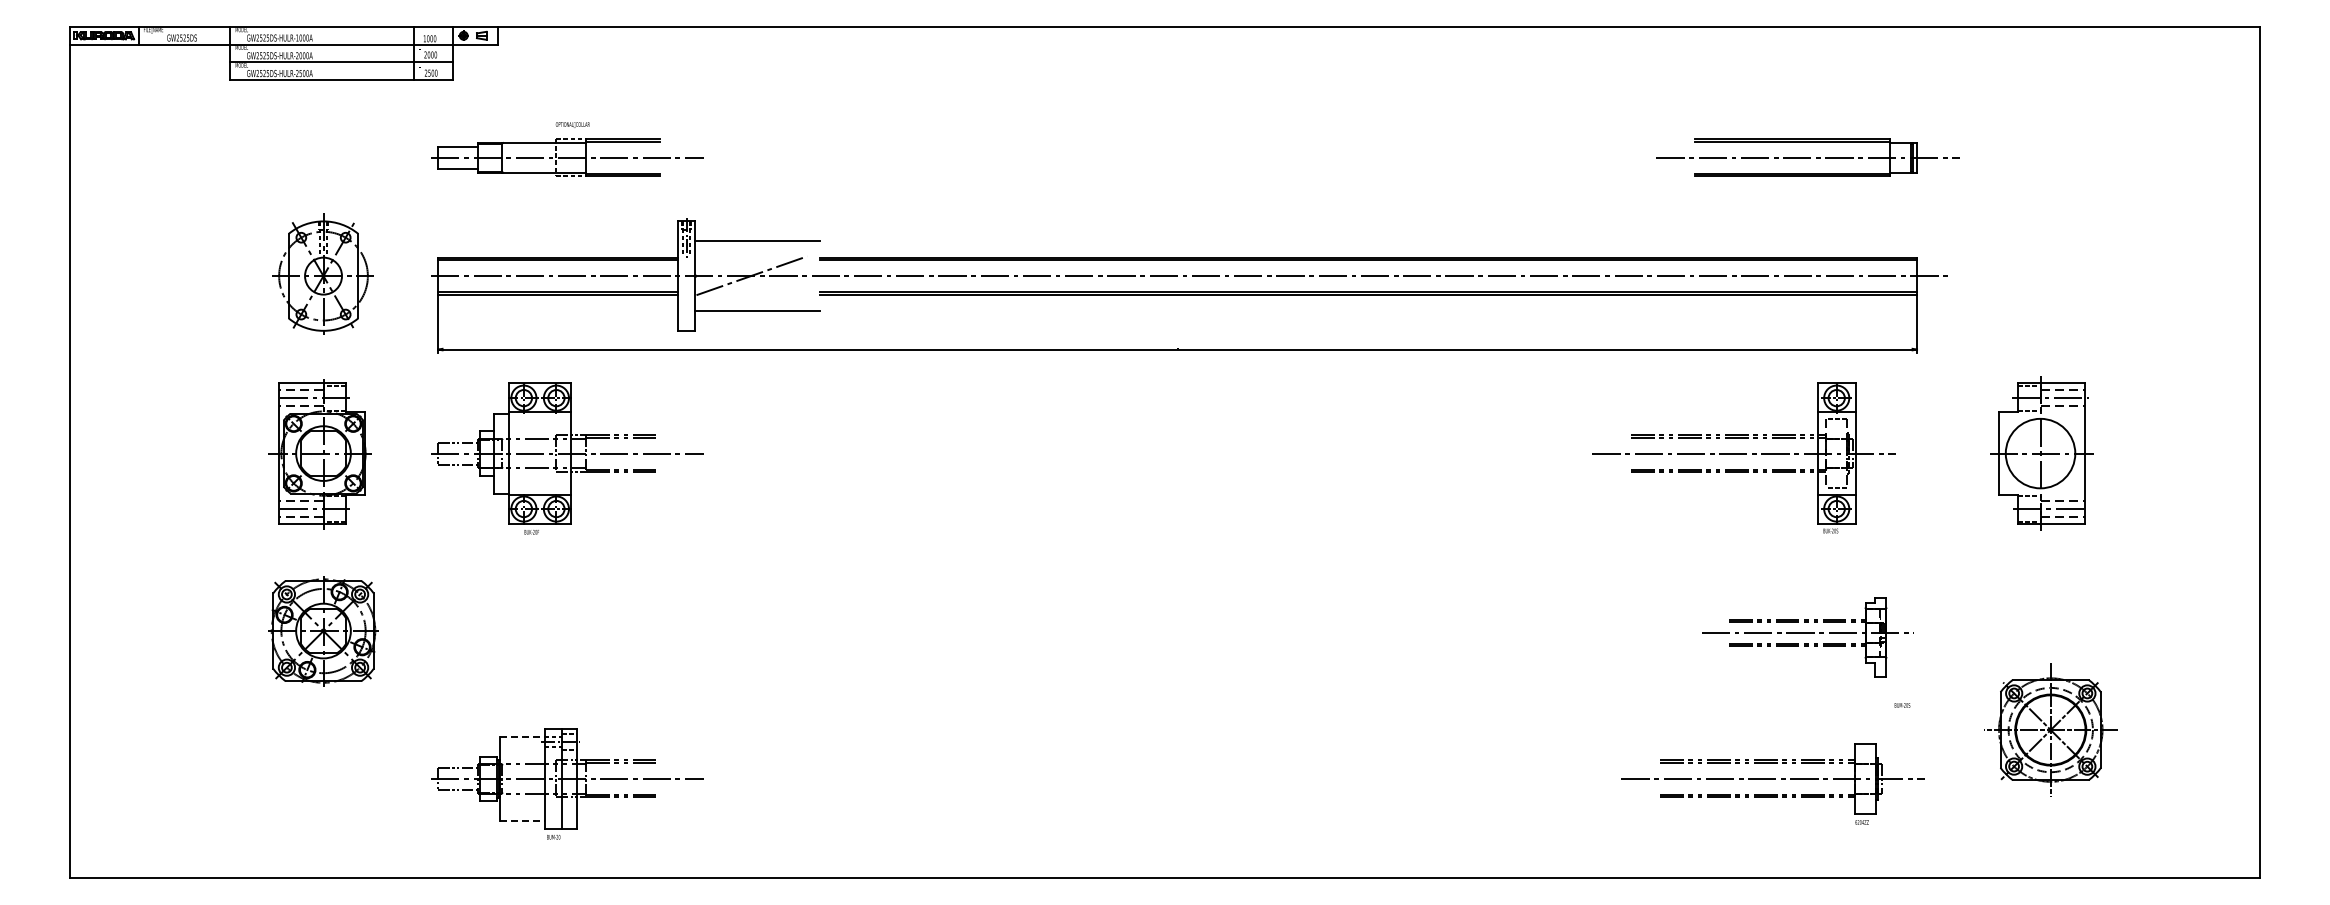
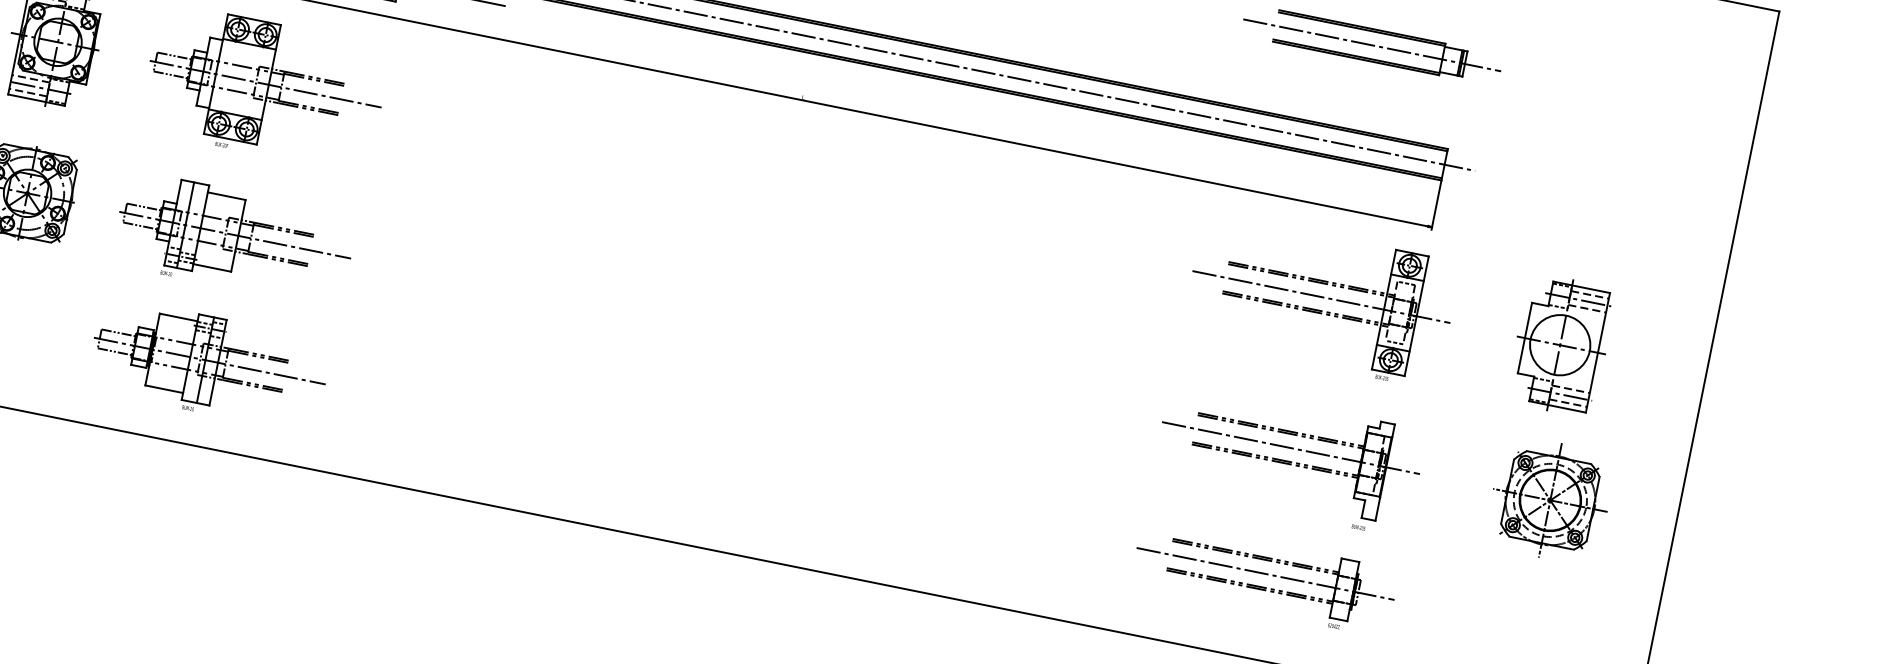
part: (2041, 453) -> (1561, 345), moved
part: (1743, 457) -> (1320, 300), moved
part: (567, 636) -> (234, 239), added
part: (1807, 637) -> (1289, 453), size x1.43
part: (2050, 729) -> (1550, 499), moved
line: (522, 736) -> (178, 317), dashed -> solid
part: (1772, 783) -> (1264, 577), moved
line: (522, 821) -> (164, 389), dashed -> solid

